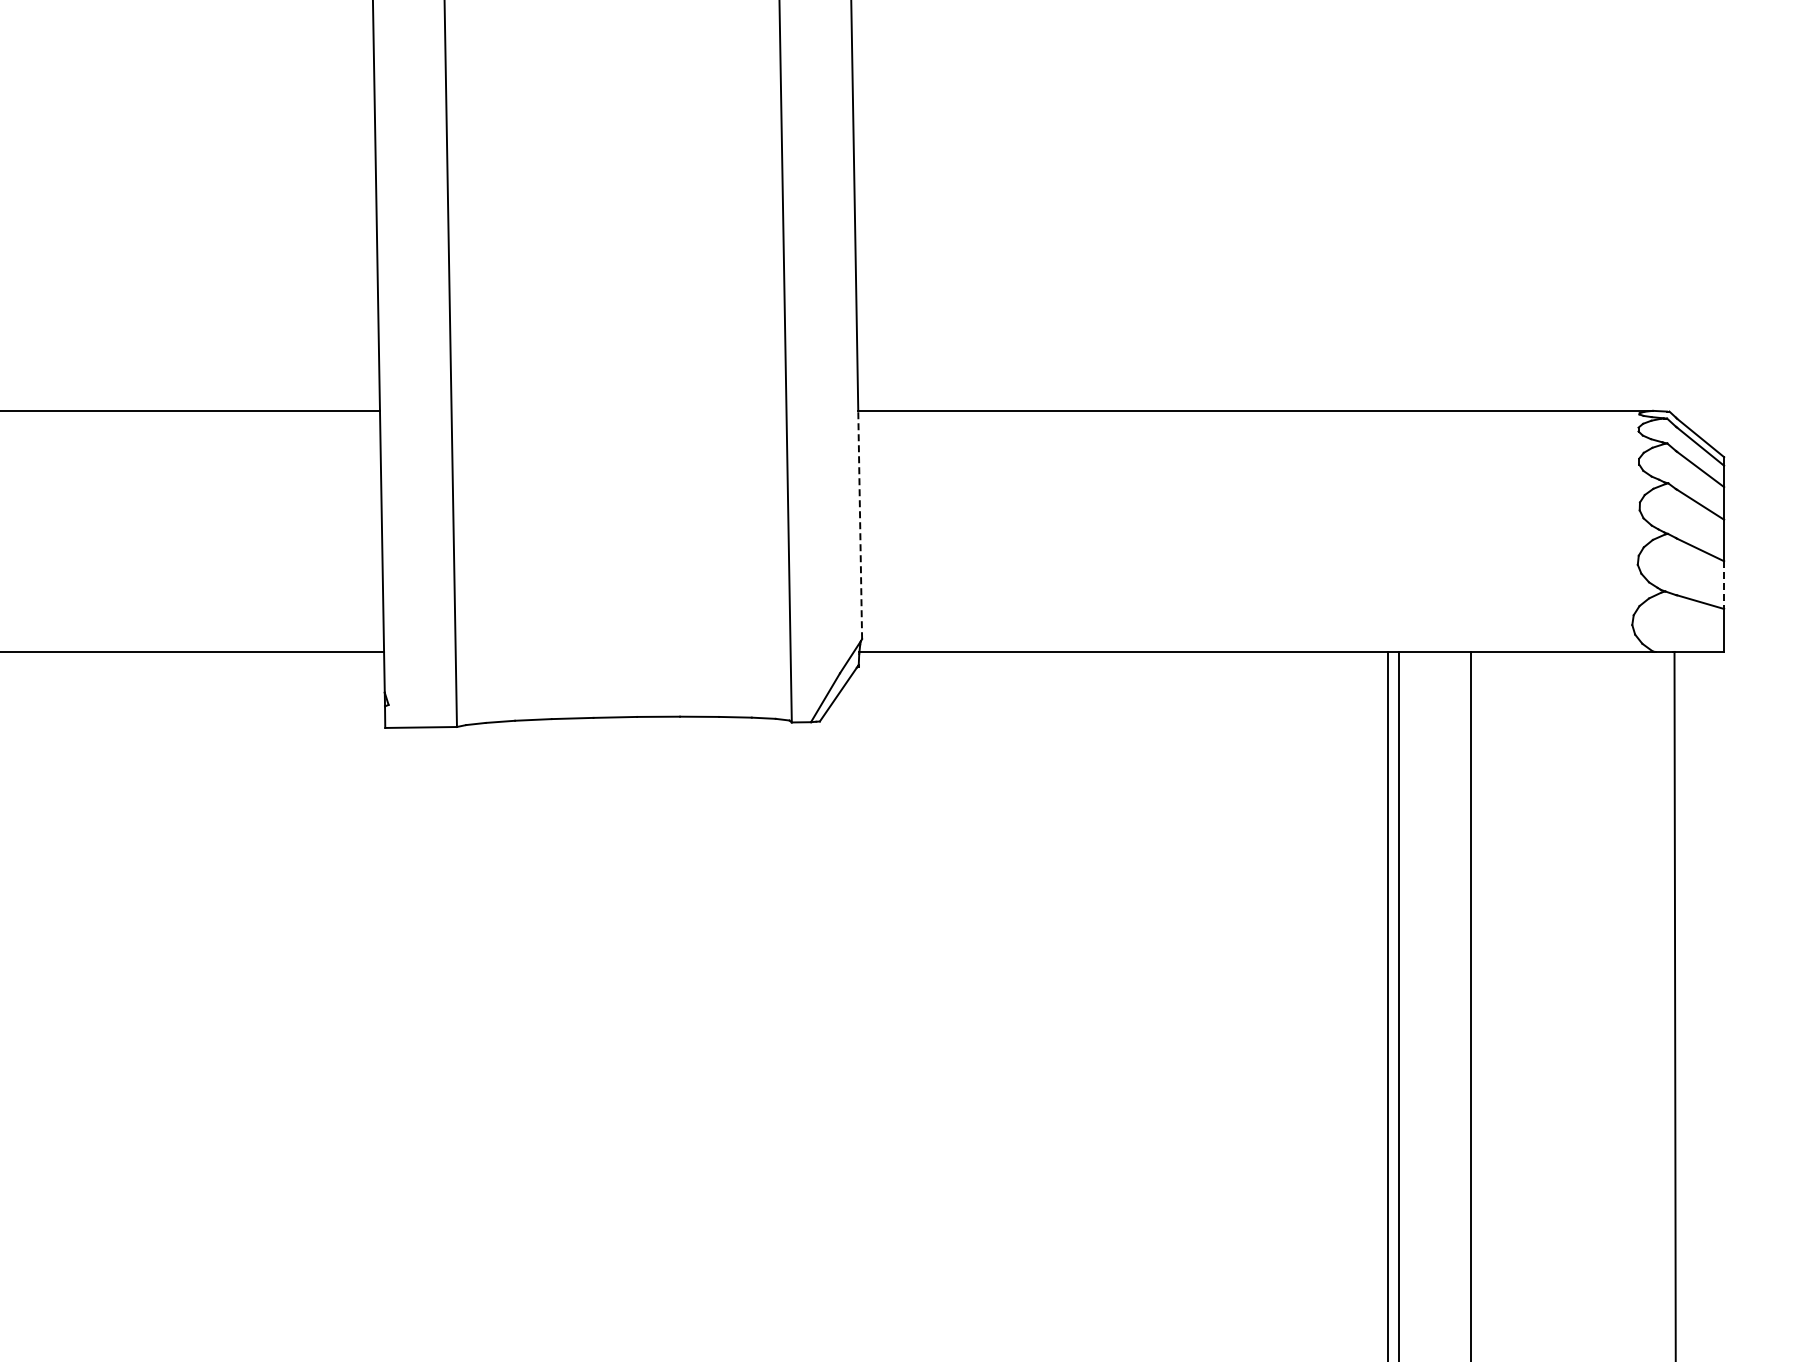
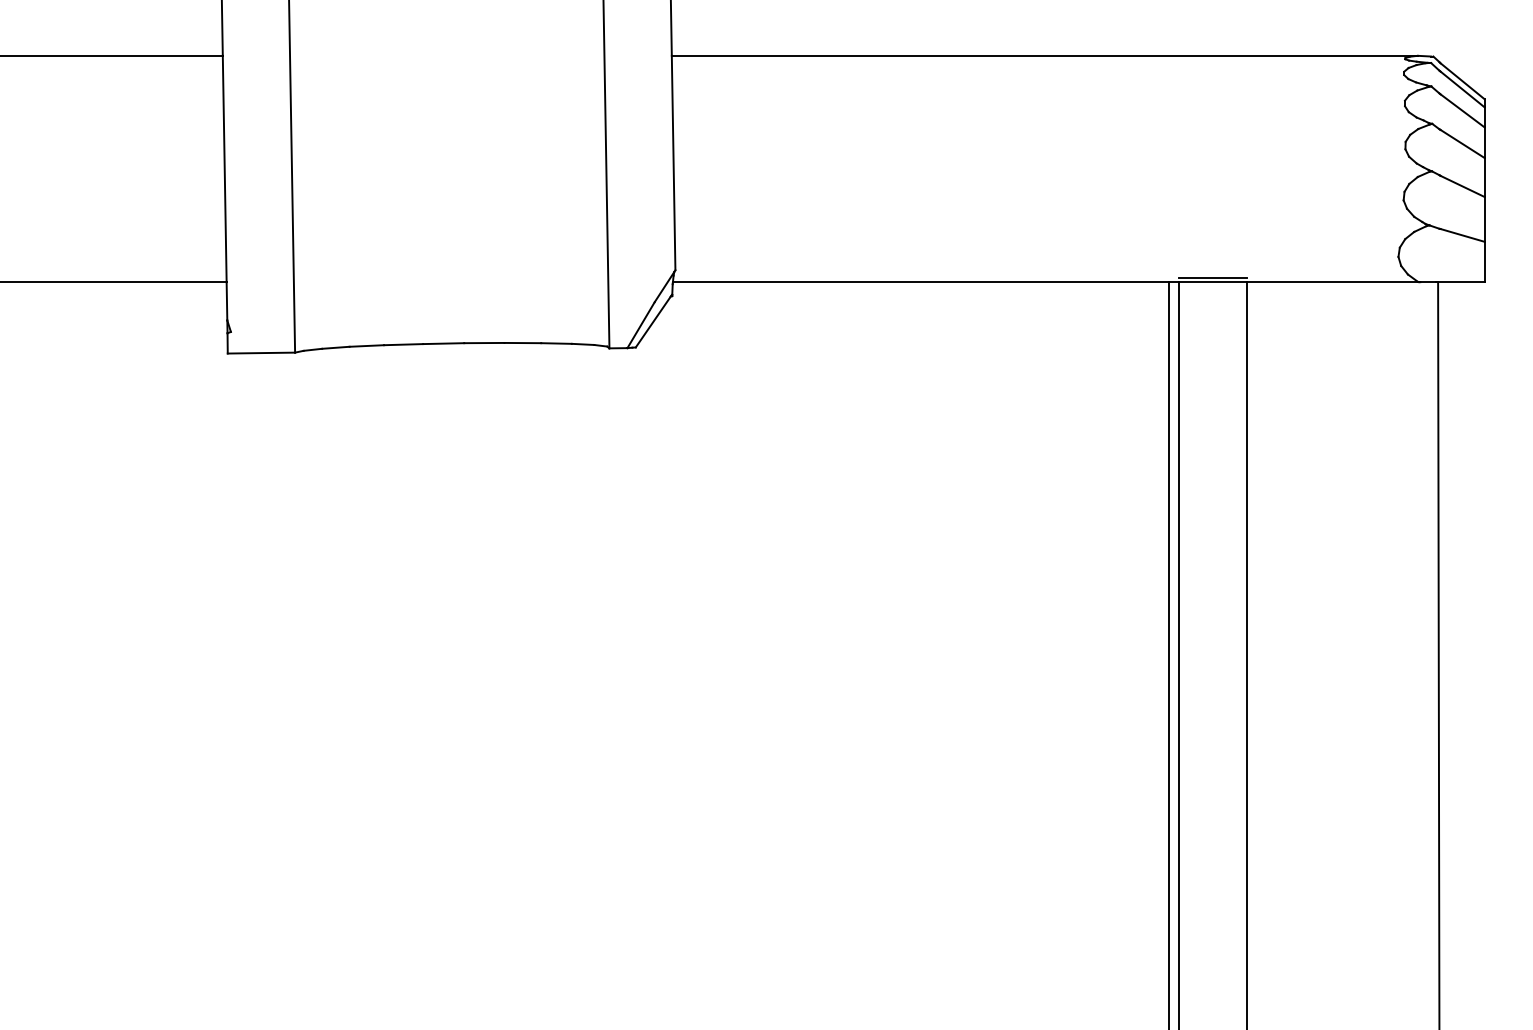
line: (860, 524) -> (673, 162), dashed -> solid
line: (1724, 585) -> (1485, 219), dashed -> solid
line: (1434, 647) -> (1212, 277), added

